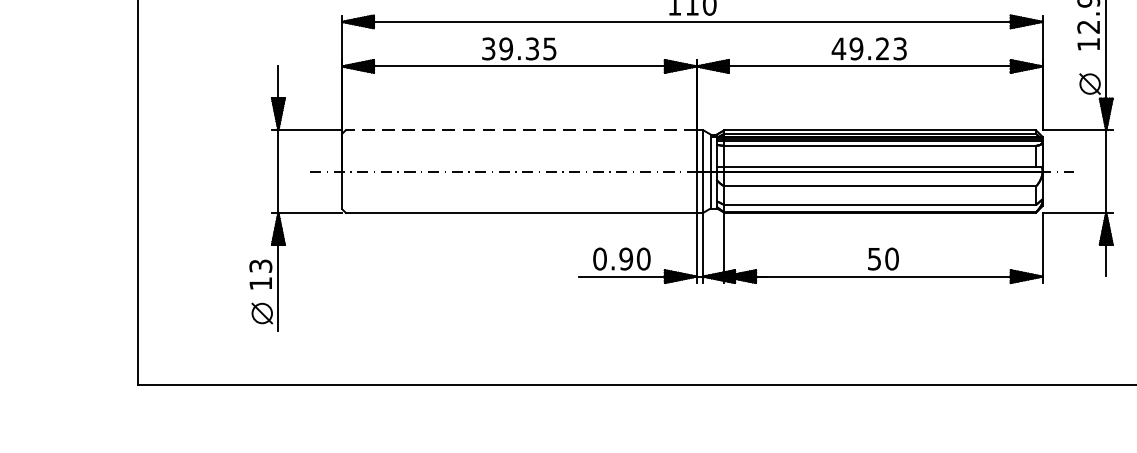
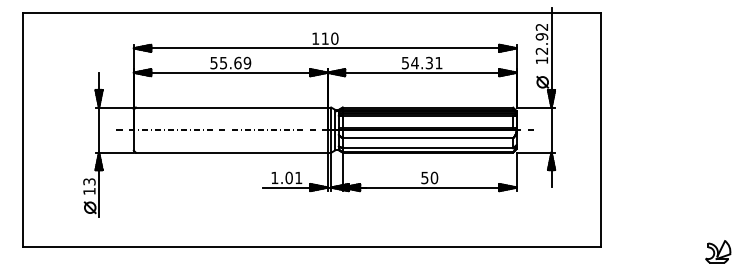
text: (520, 47) -> (231, 62), 39.35 -> 55.69
text: (868, 47) -> (421, 62), 49.23 -> 54.31
line: (520, 130) -> (231, 107), dashed -> solid
text: (621, 258) -> (286, 177), 0.90 -> 1.01

